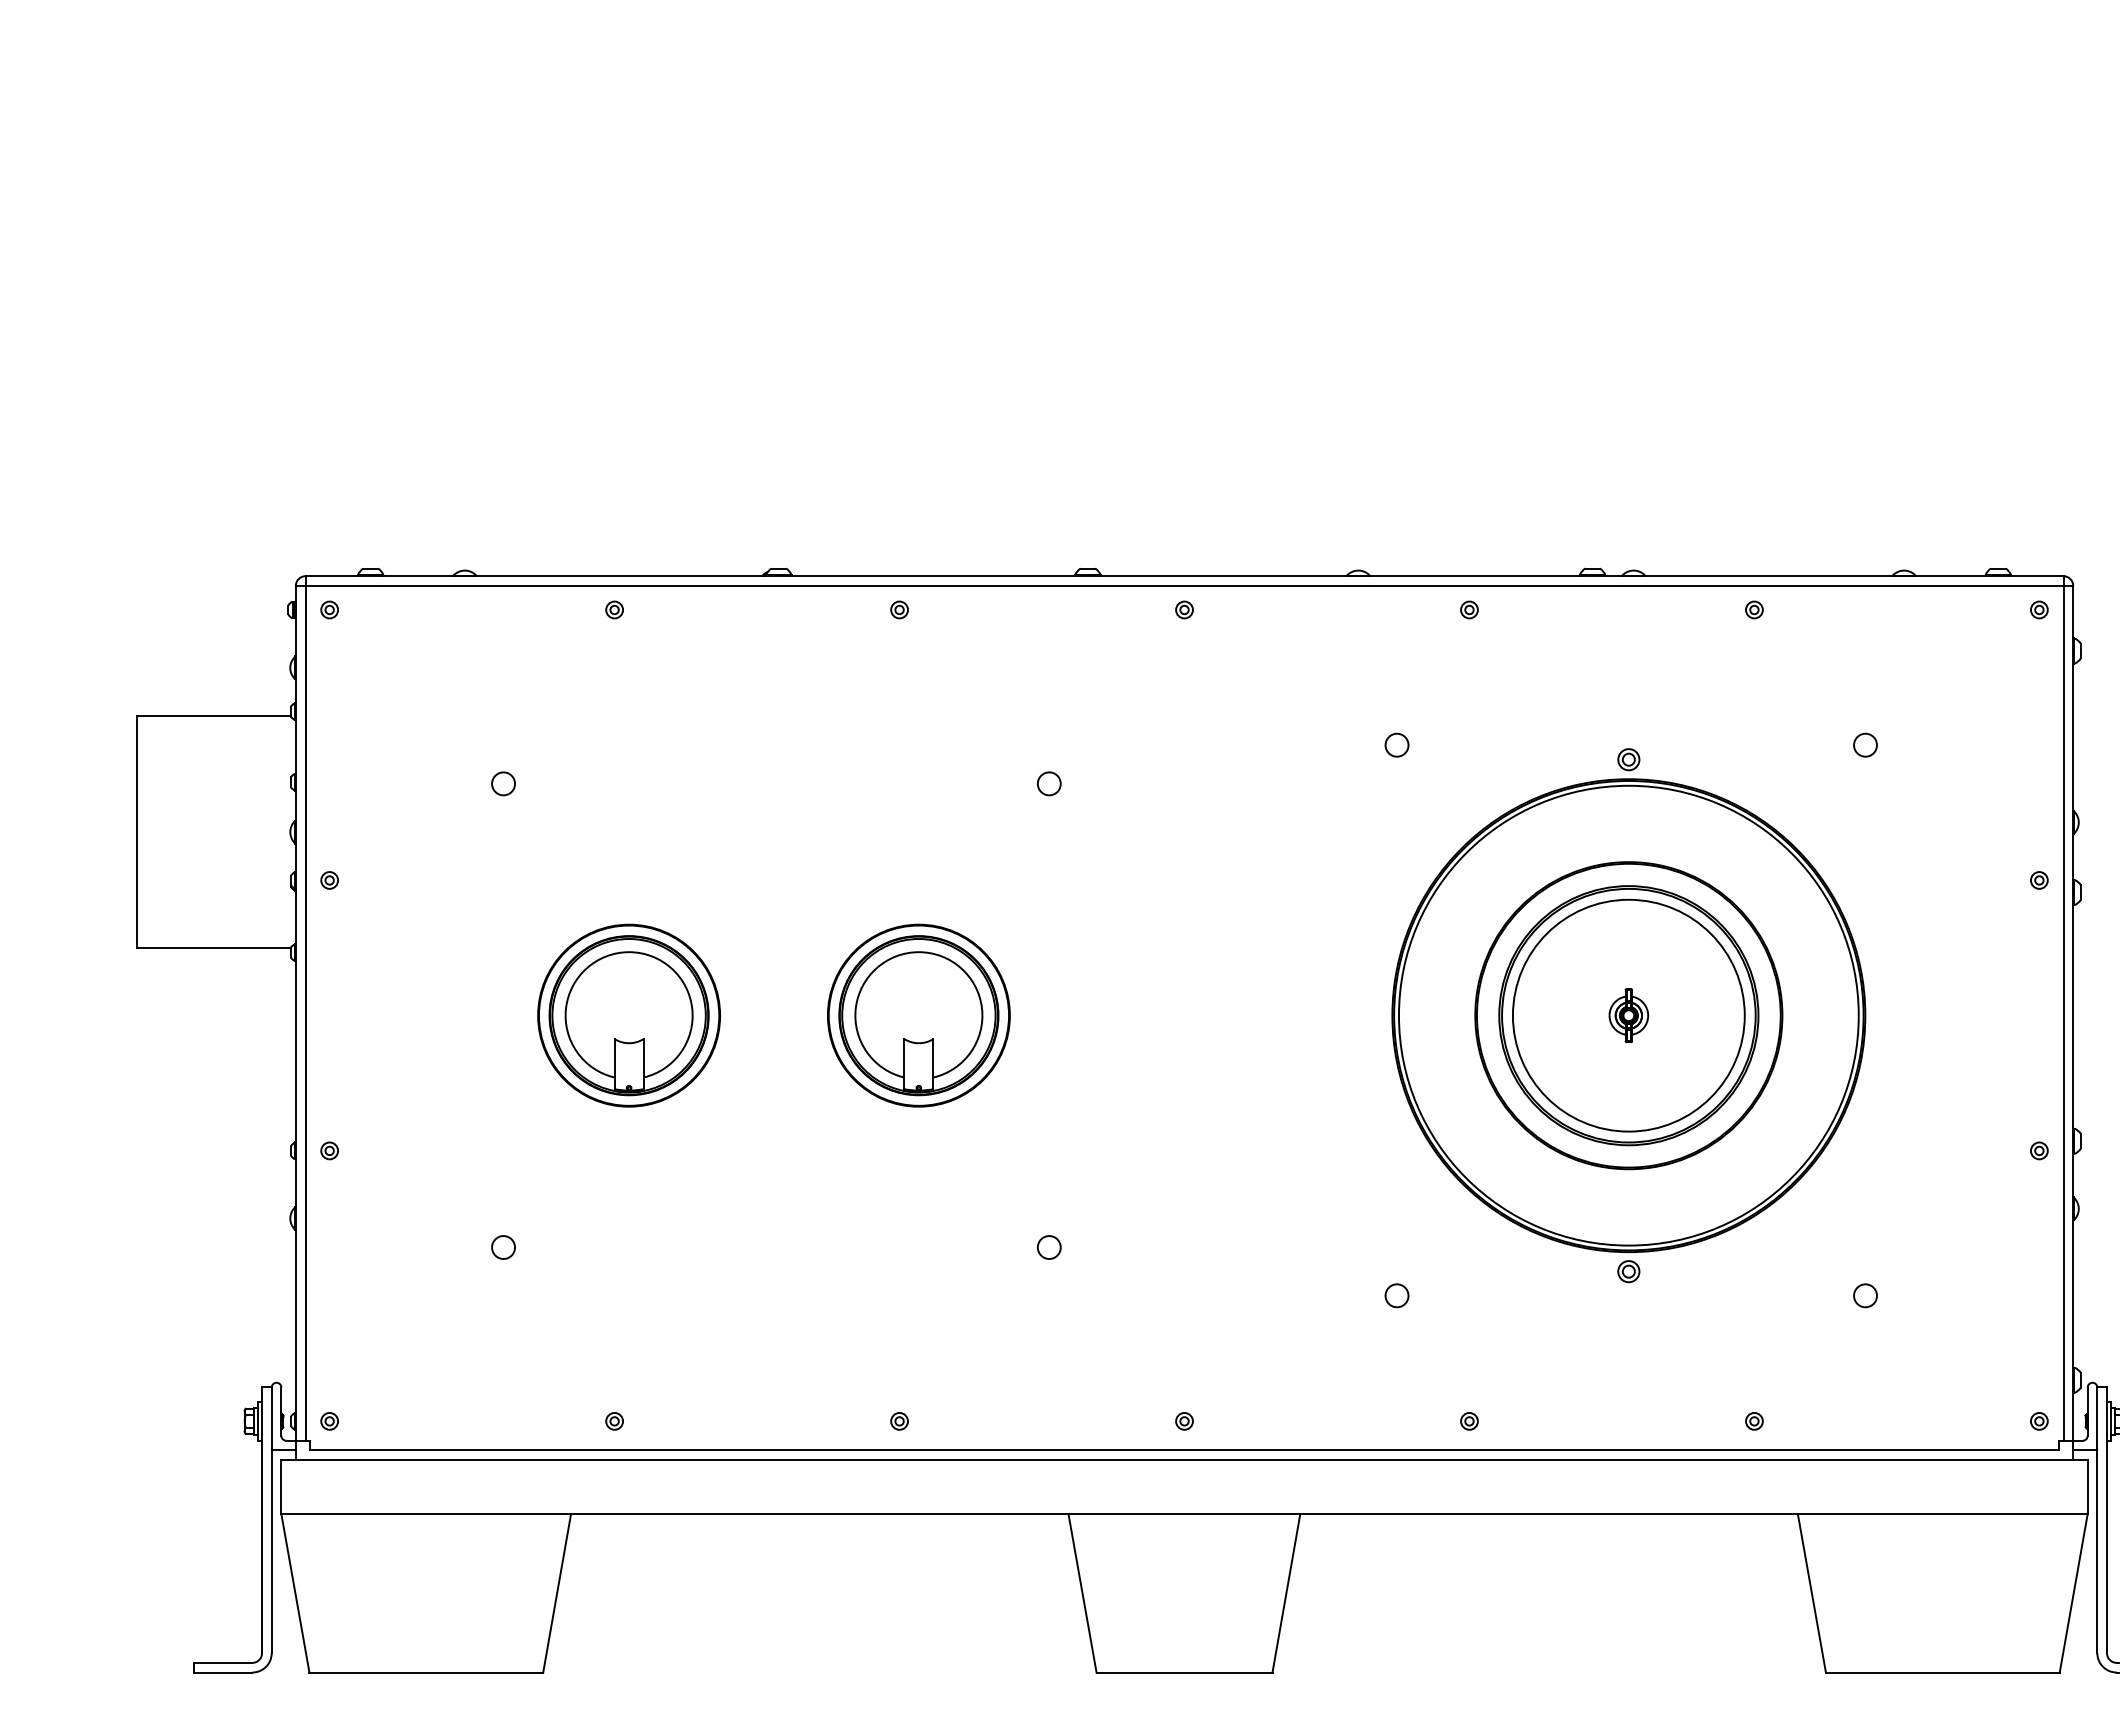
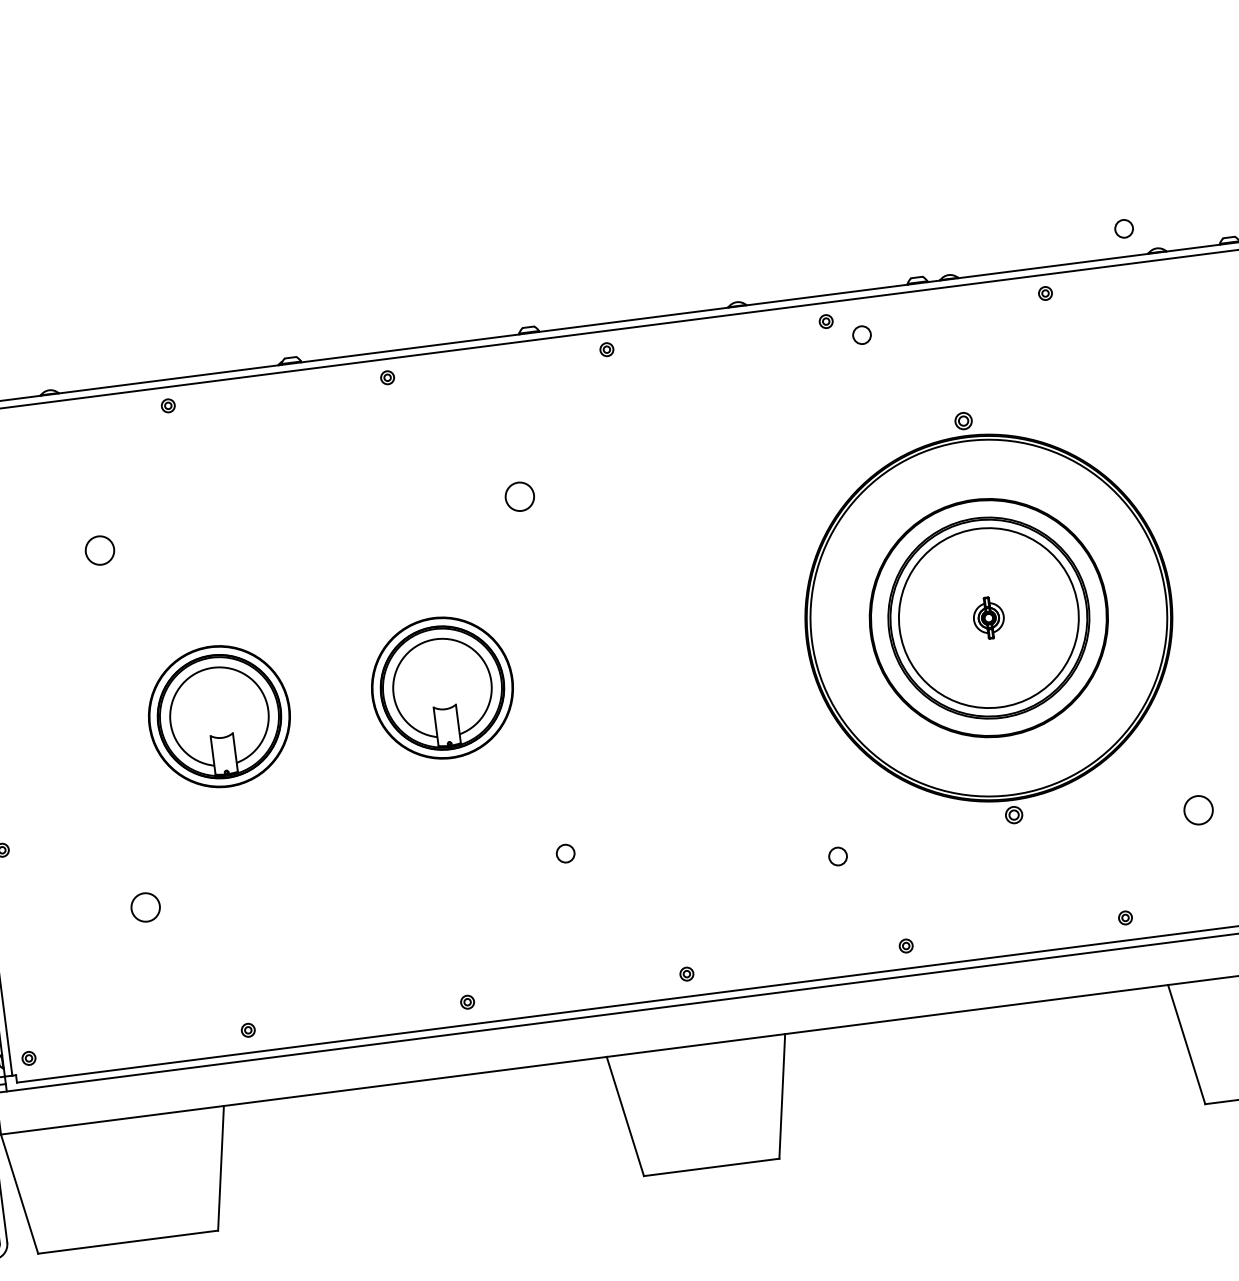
circle: (1396, 744) -> (861, 334), moved
circle: (1865, 744) -> (1124, 228), moved
circle: (503, 783) -> (99, 550), size x1.6
circle: (1049, 783) -> (520, 496), size x1.6
circle: (503, 1247) -> (145, 907), size x1.6
circle: (1865, 1295) -> (1198, 810), size x1.6

